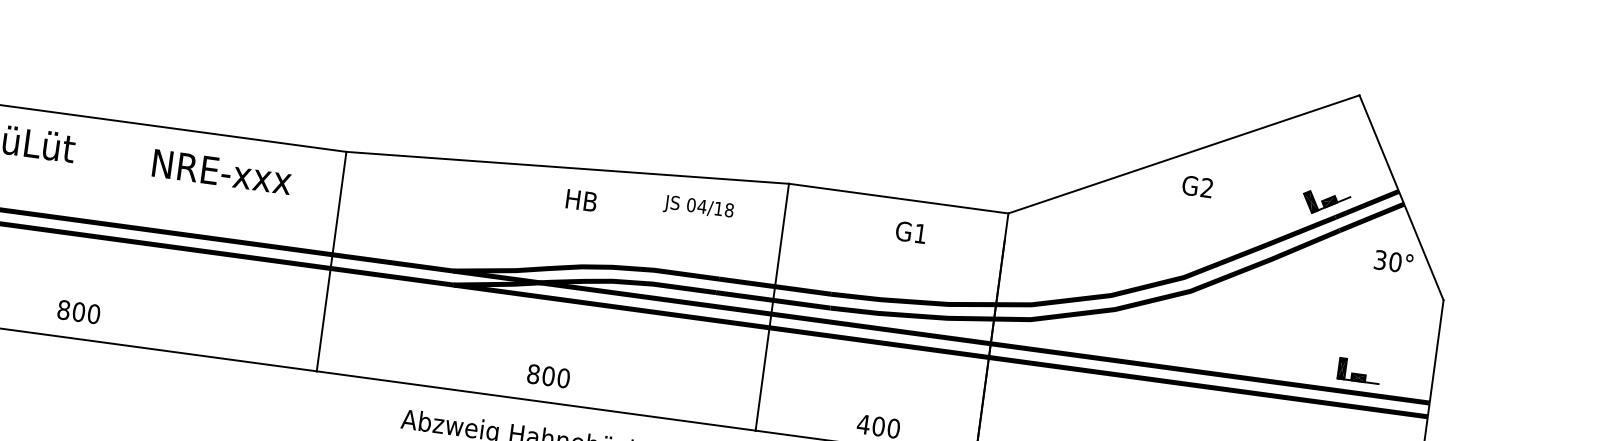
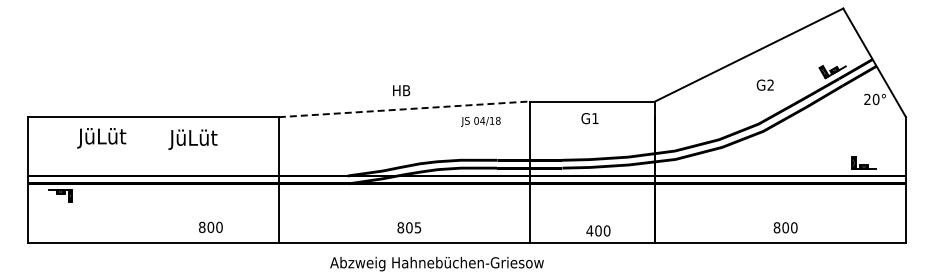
line: (568, 168) -> (404, 109), solid -> dashed
text: (218, 174) -> (208, 139), NRE-xxx -> JüLüt
text: (1196, 185) -> (764, 84), moved
text: (581, 200) -> (401, 90), moved
text: (910, 232) -> (589, 118), moved
text: (1380, 260) -> (867, 99), 30° -> 20°
text: (78, 310) -> (210, 226), moved
text: (562, 377) -> (417, 227), 800 -> 805

